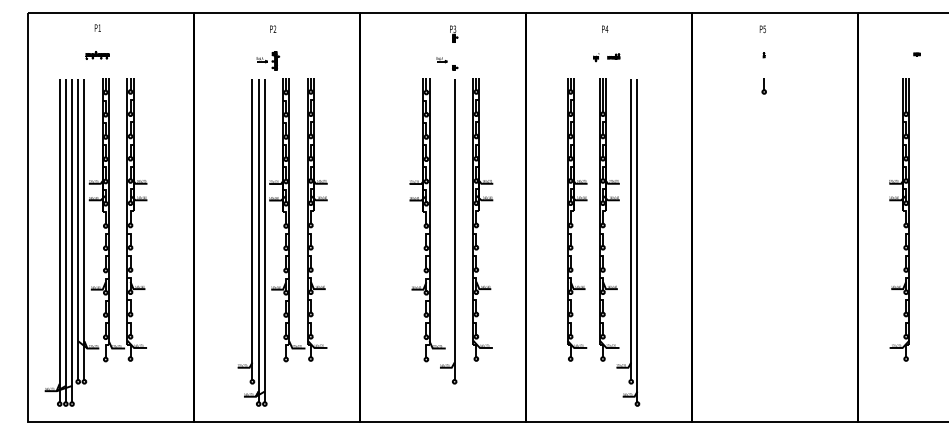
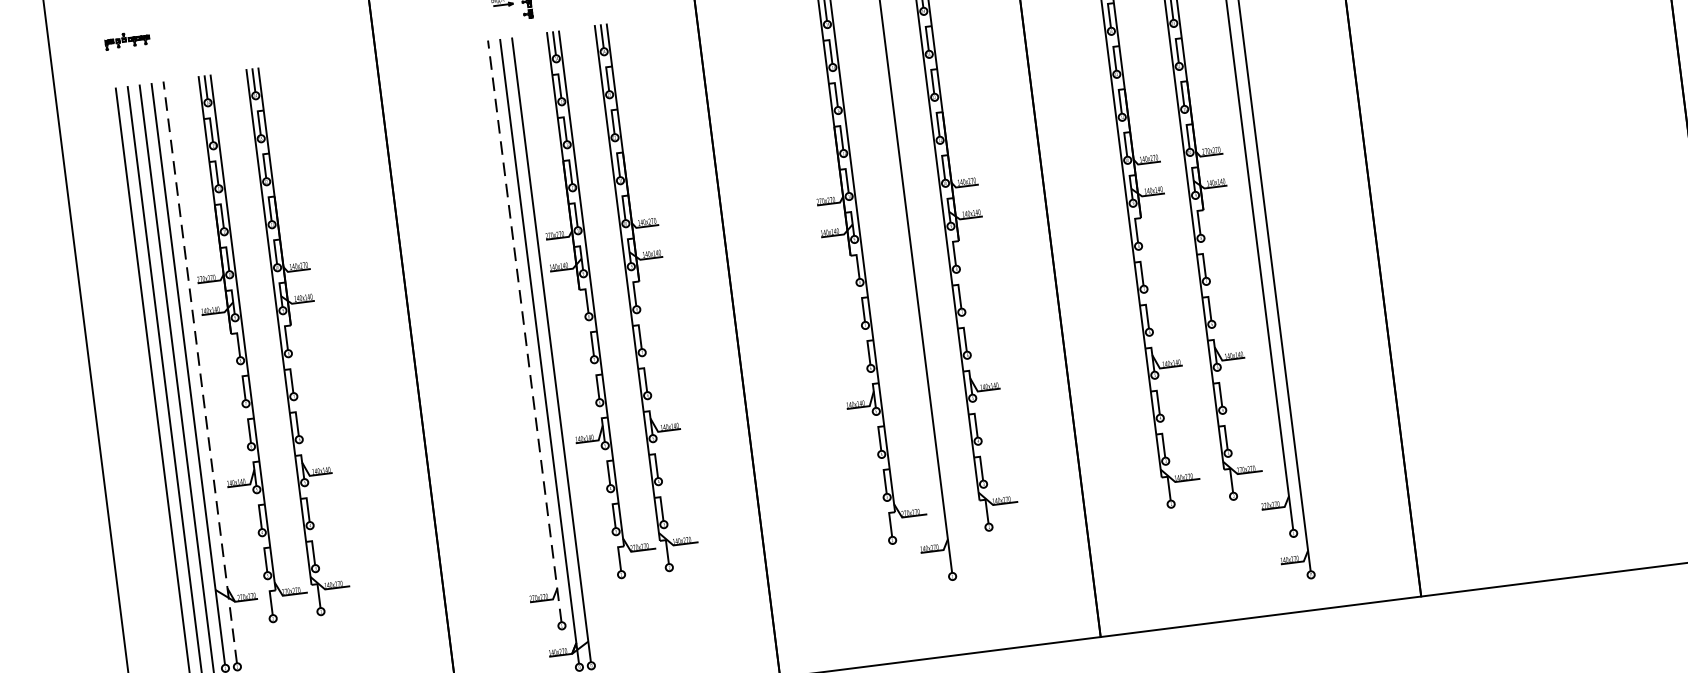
part: (97, 55) -> (127, 40), moved
line: (84, 229) -> (200, 372), solid -> dashed
line: (252, 229) -> (524, 331), solid -> dashed

